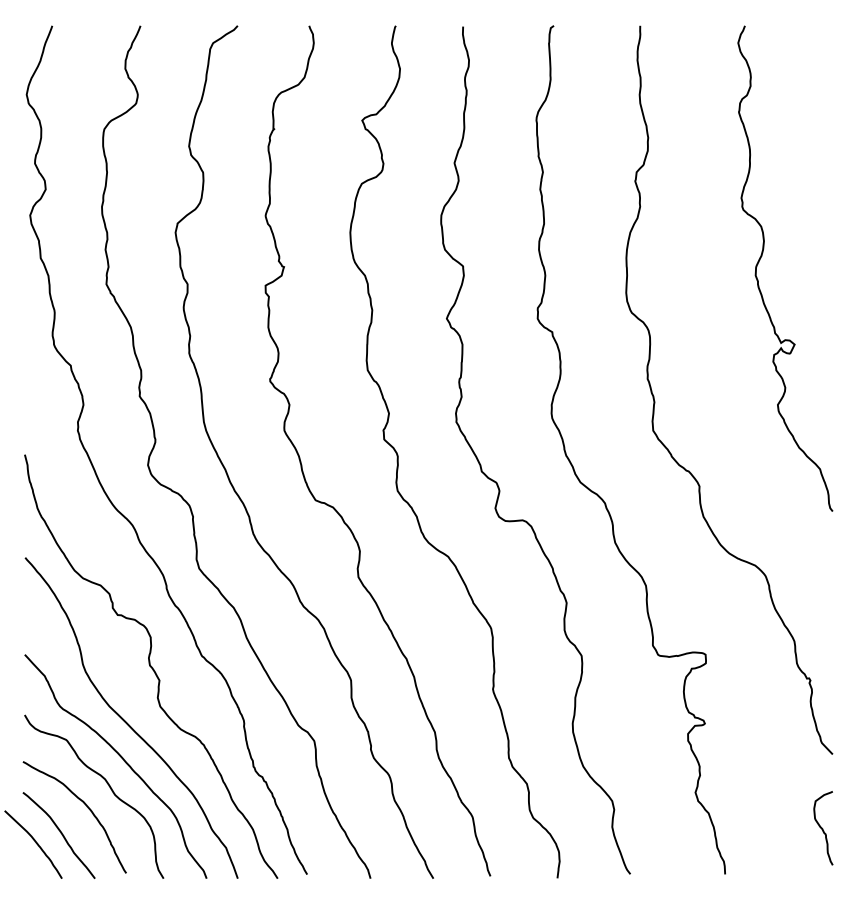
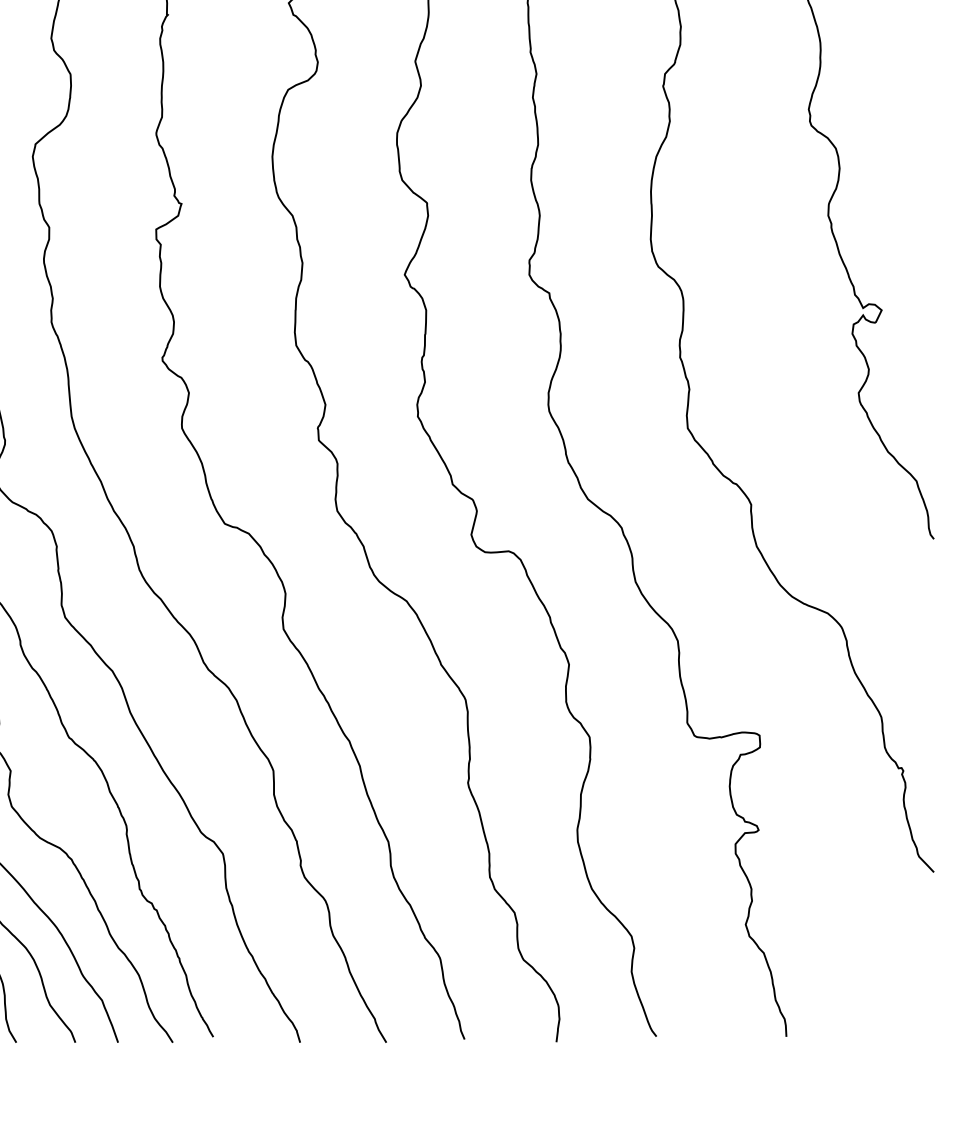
curve: (823, 828) -> (921, 973), removed

